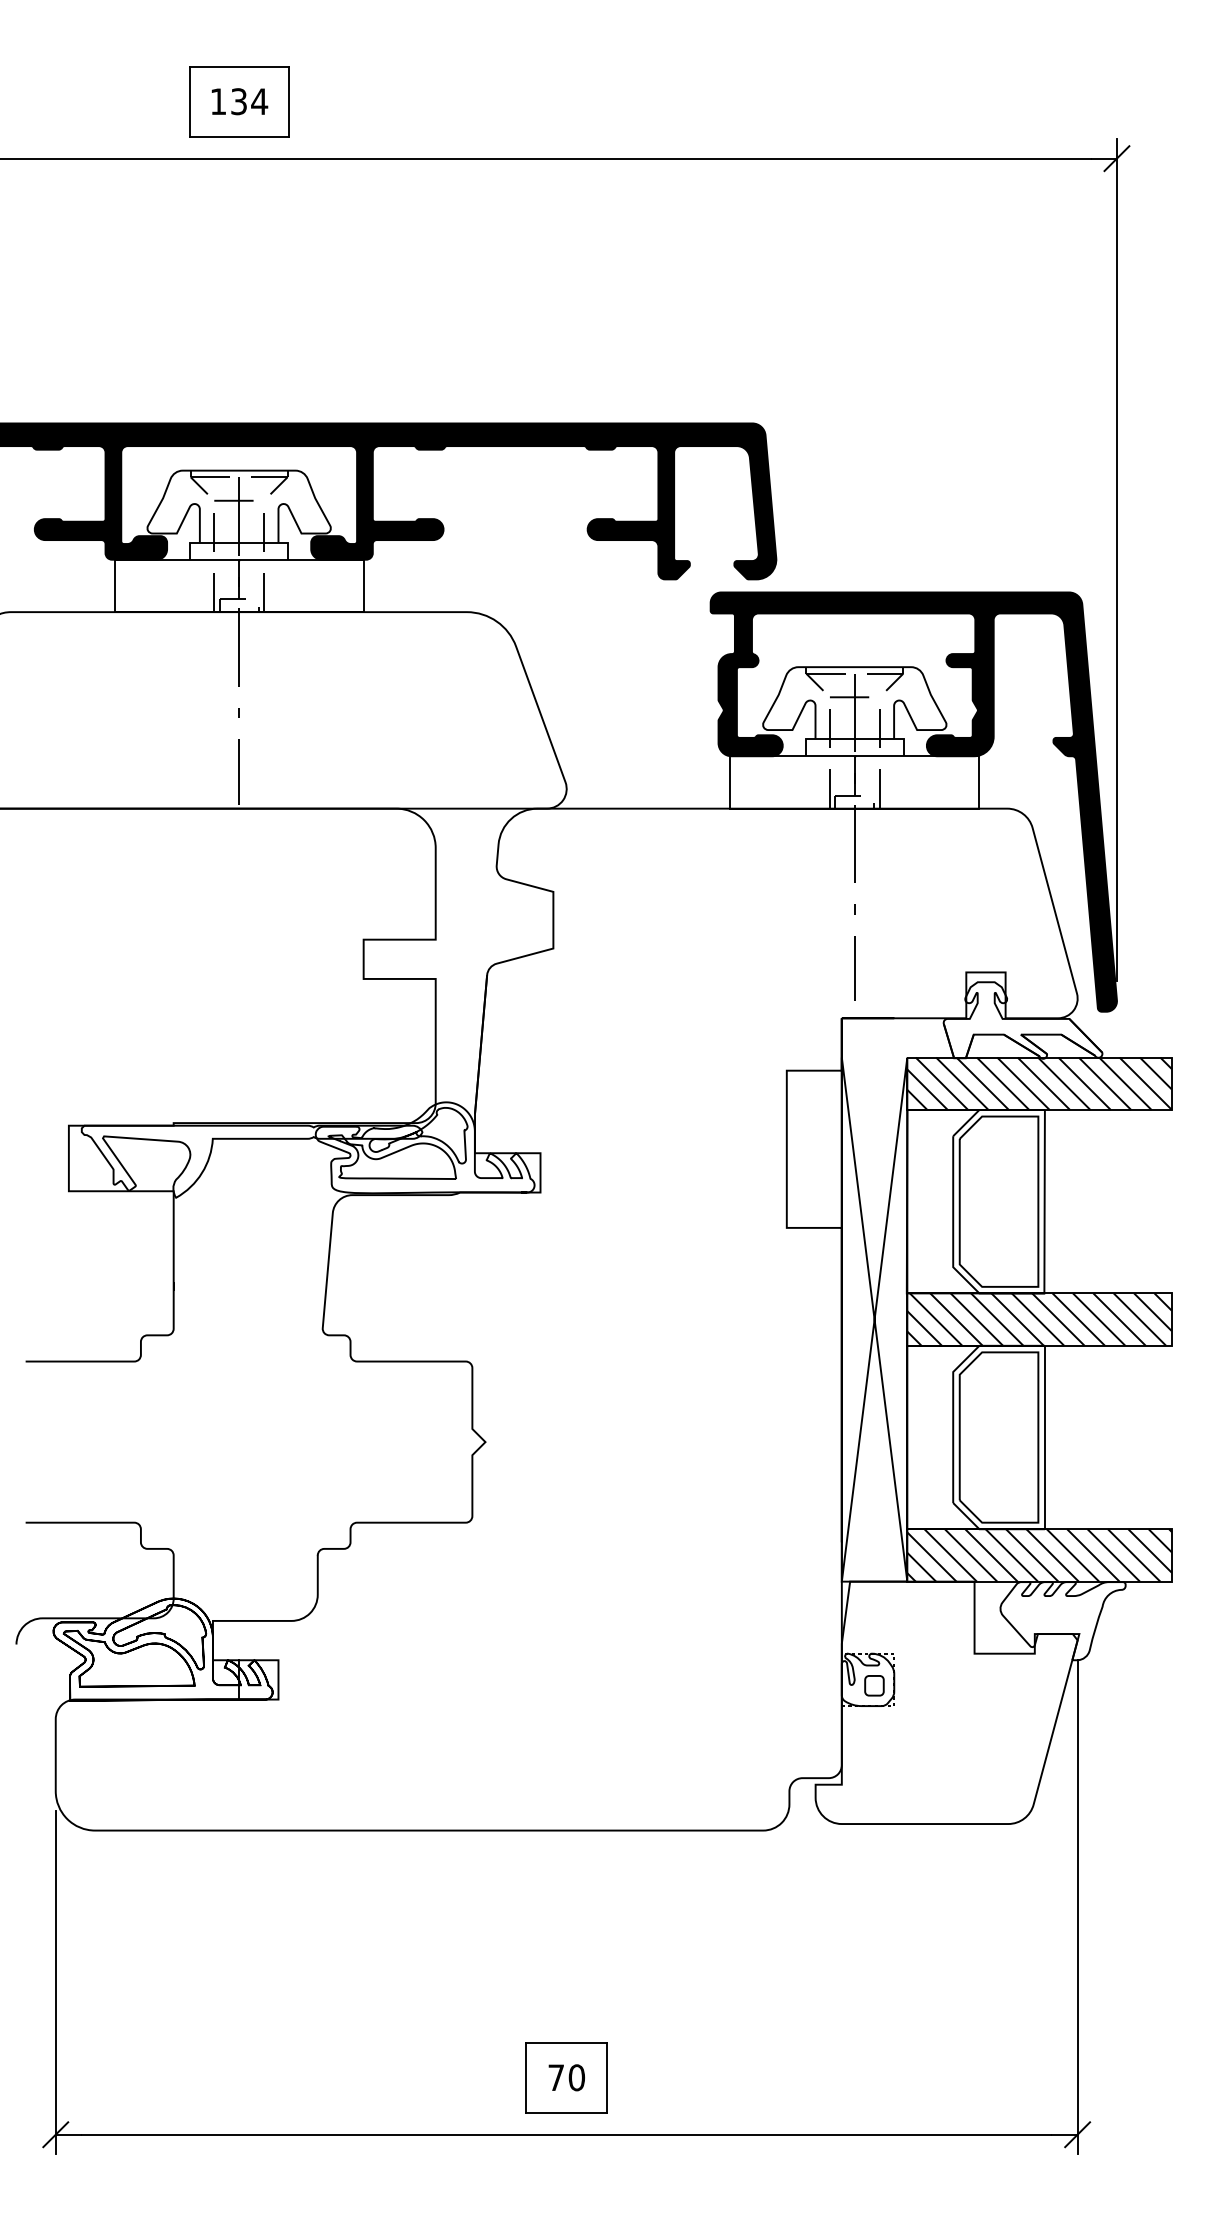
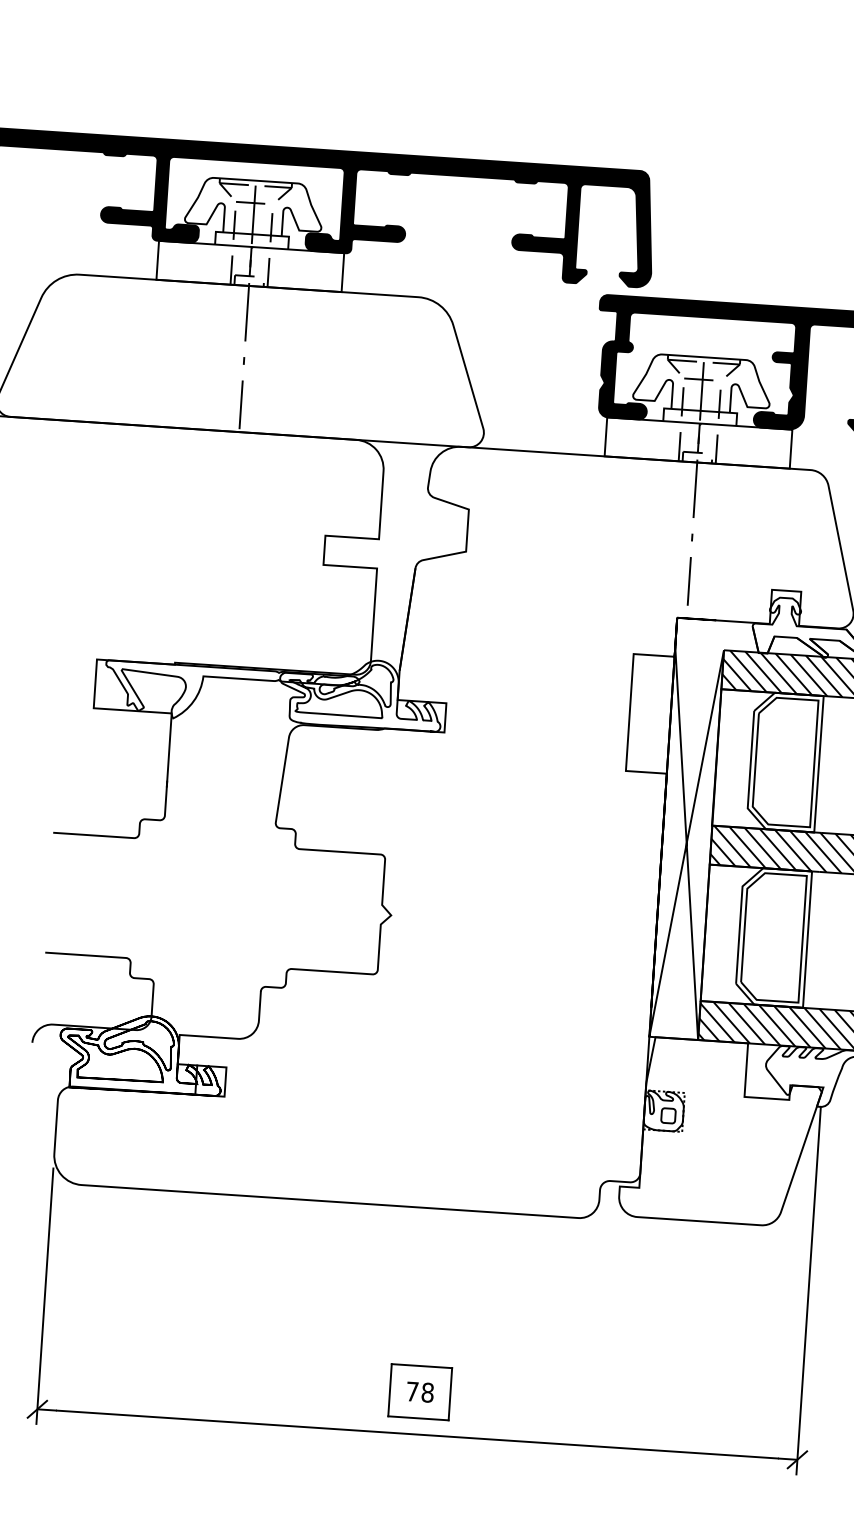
text: (576, 2077) -> (427, 1392), 70 -> 78

